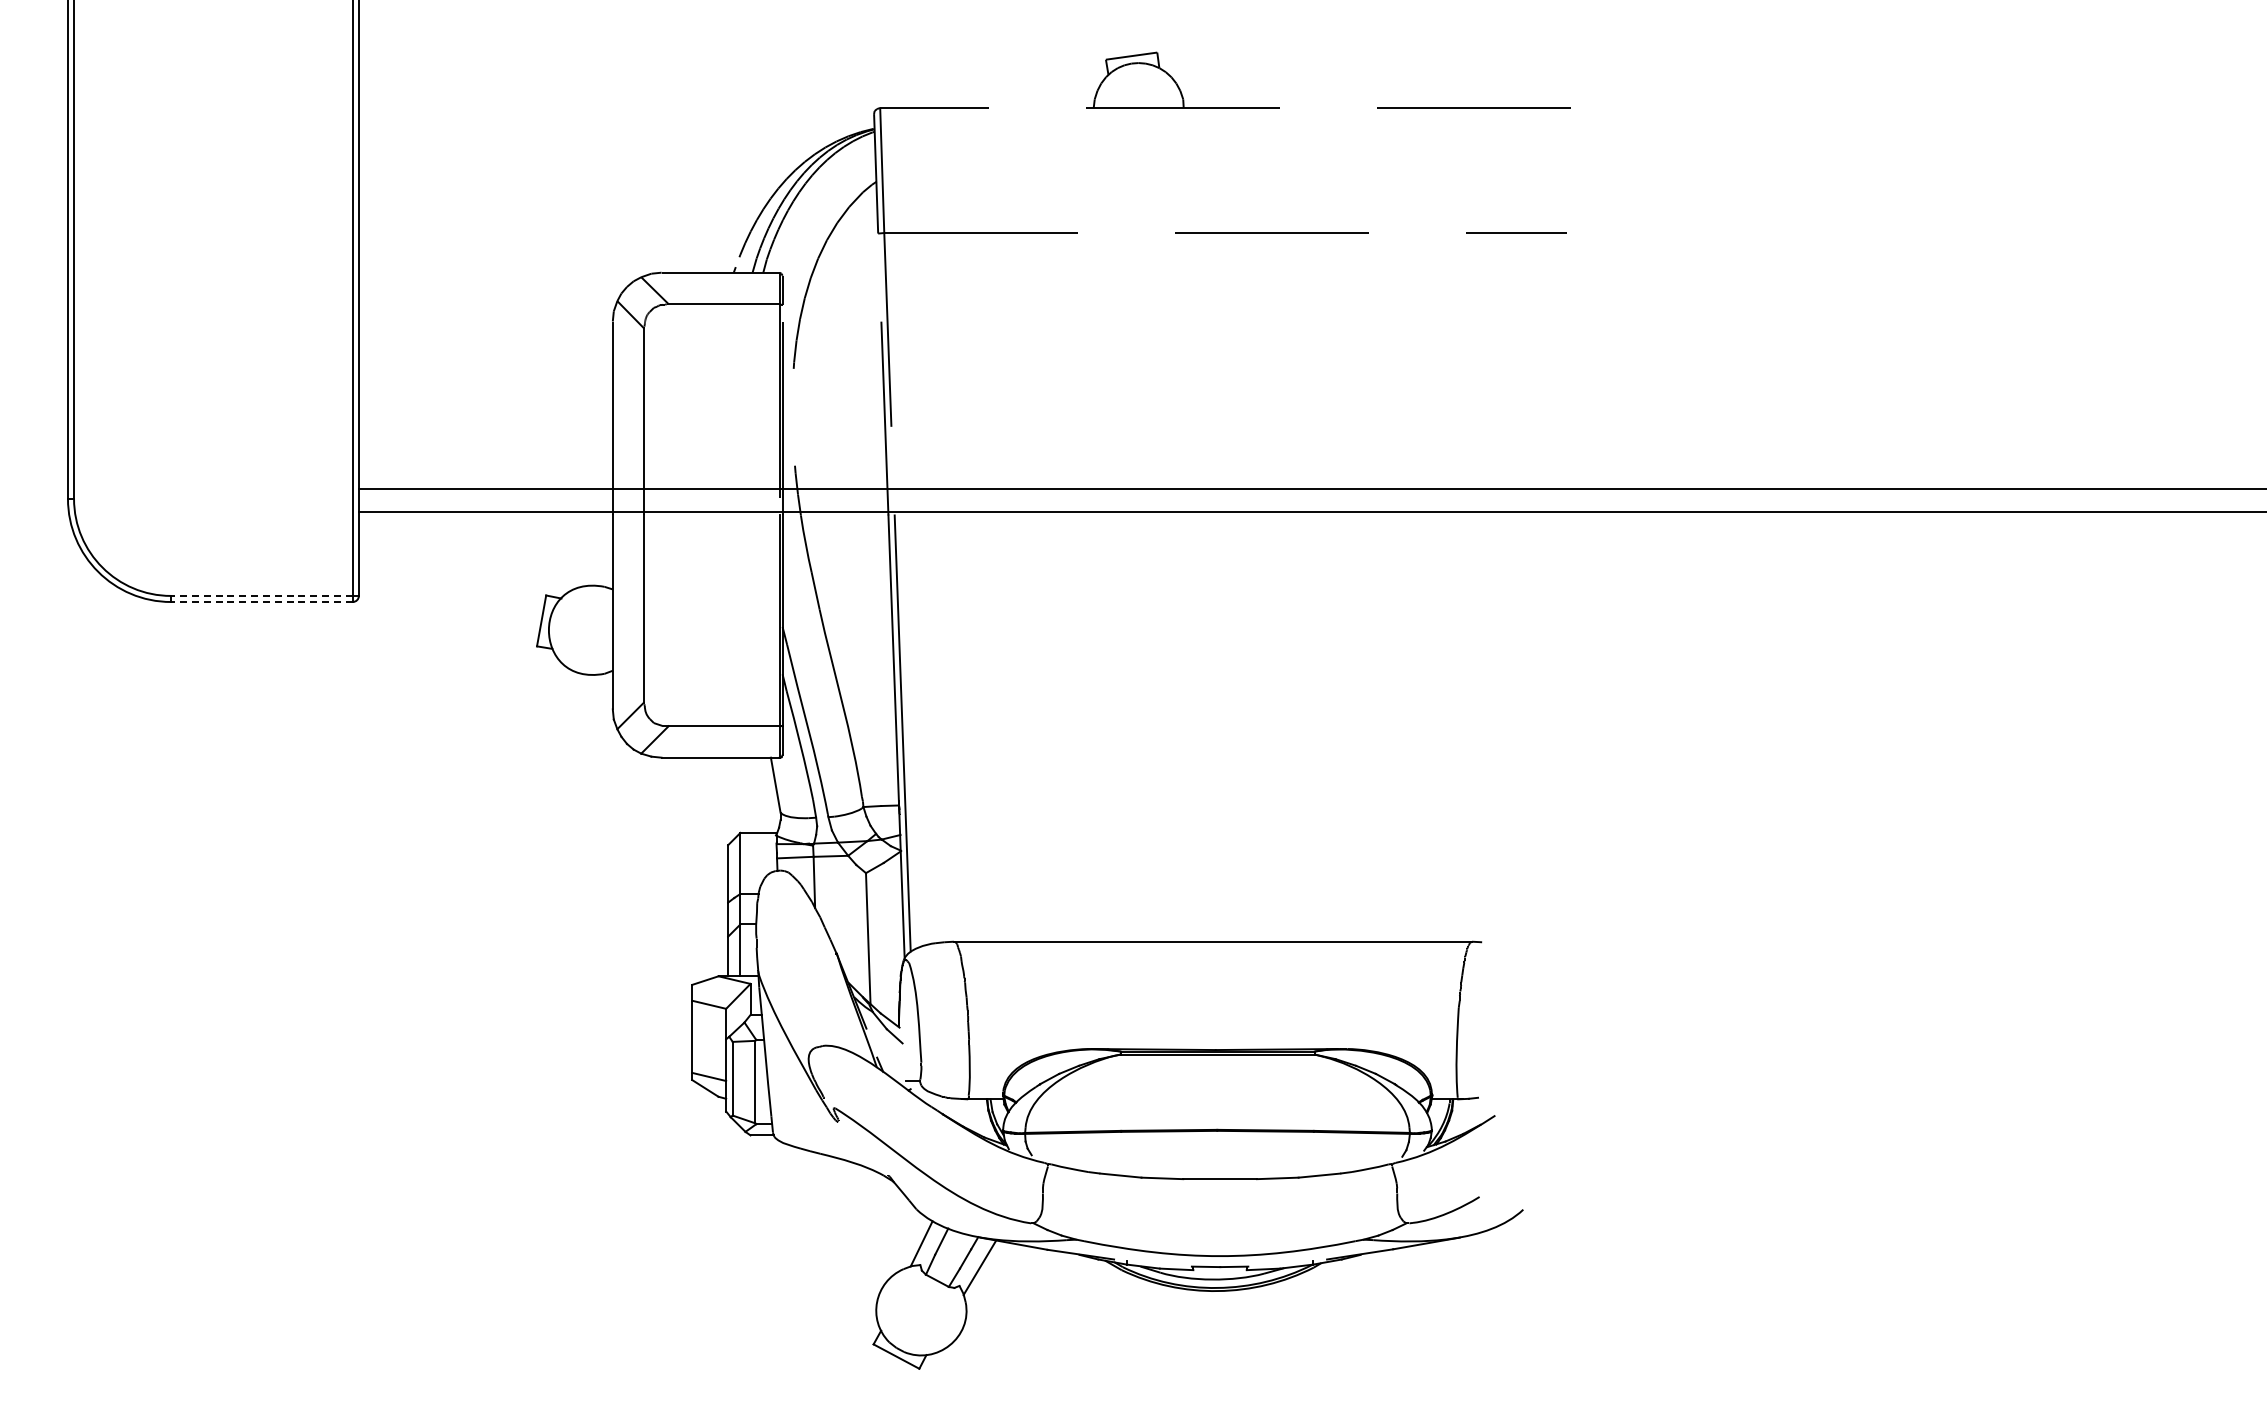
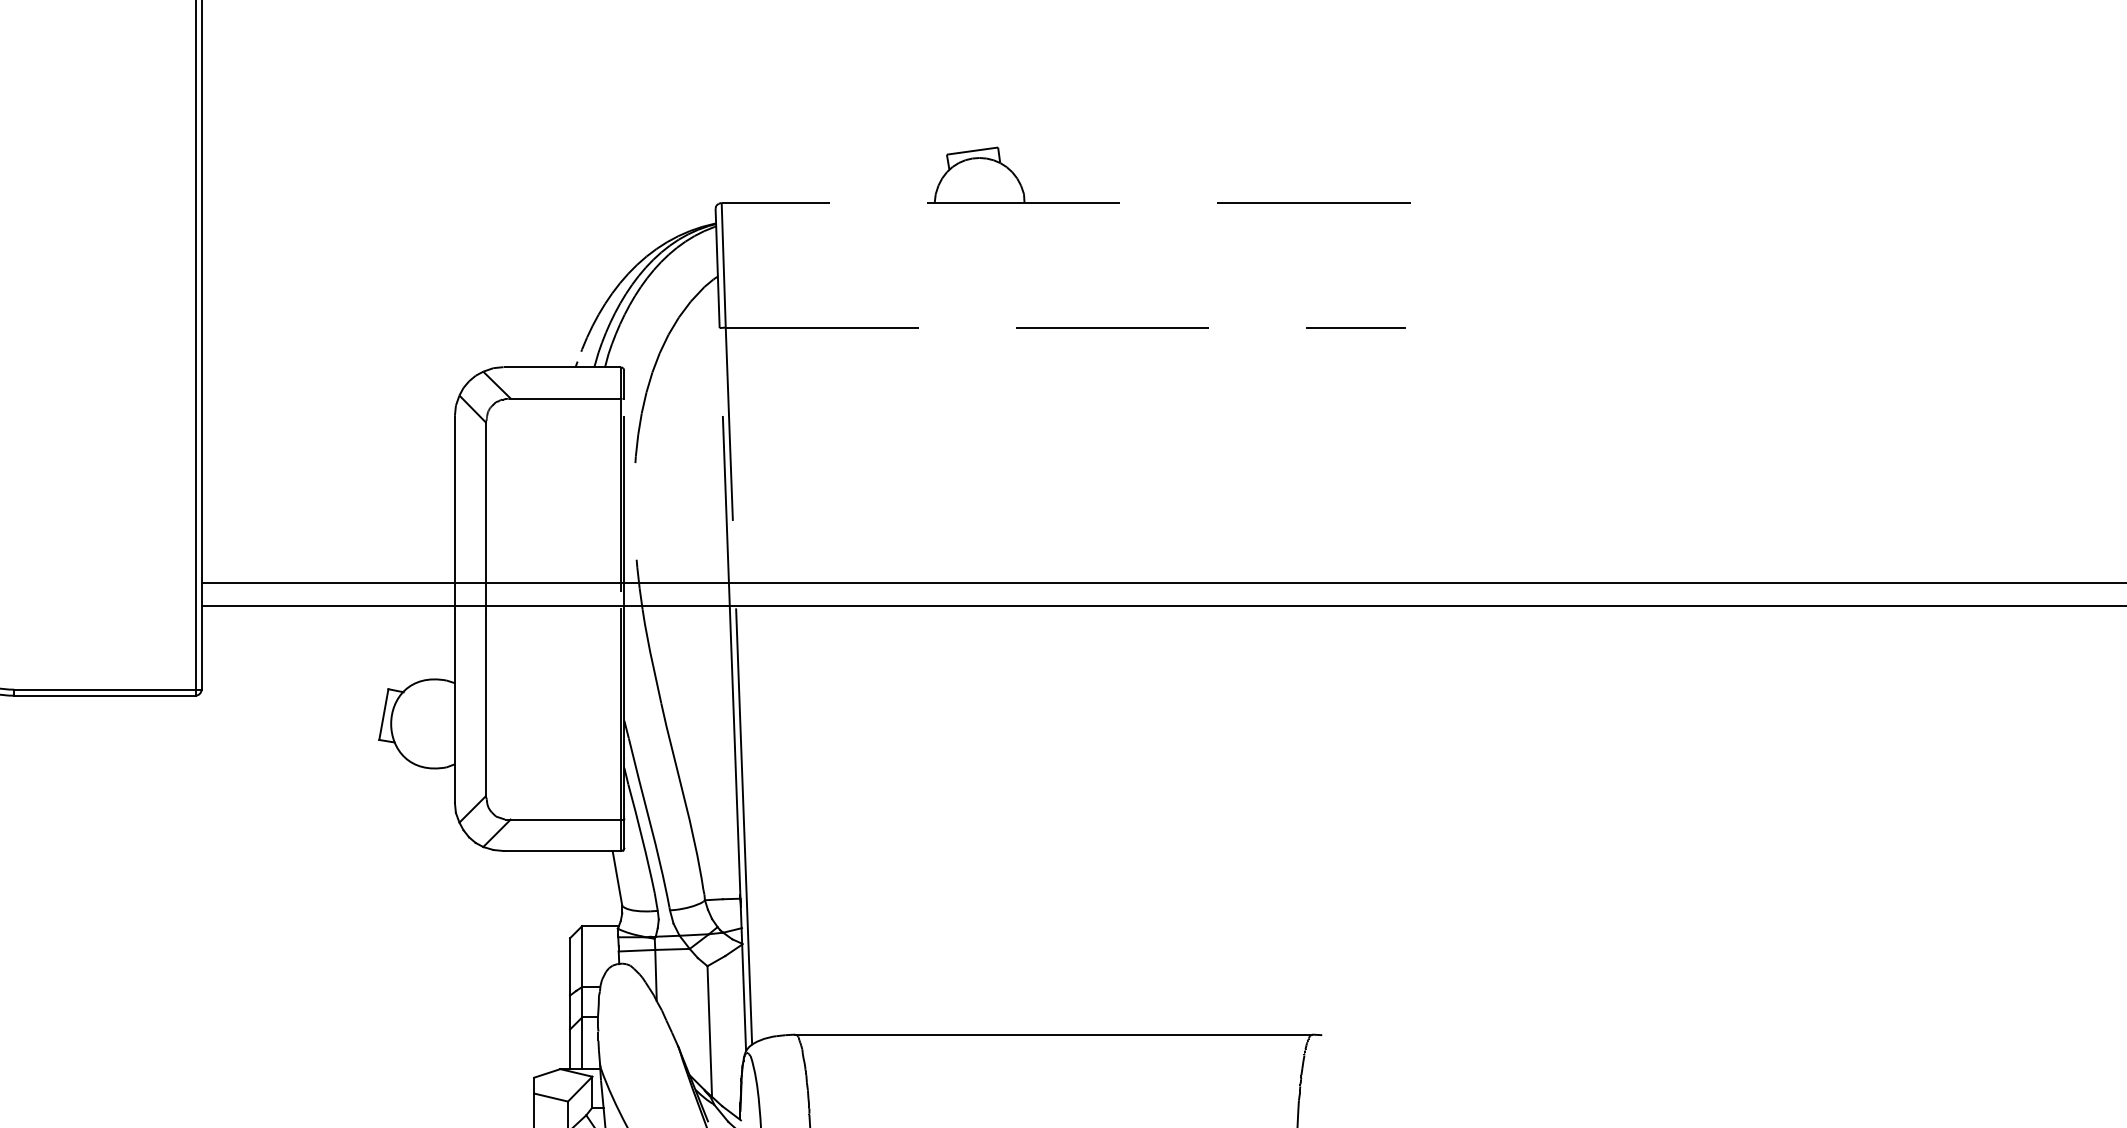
line: (261, 595) -> (104, 689), dashed -> solid
line: (261, 602) -> (104, 696), dashed -> solid

